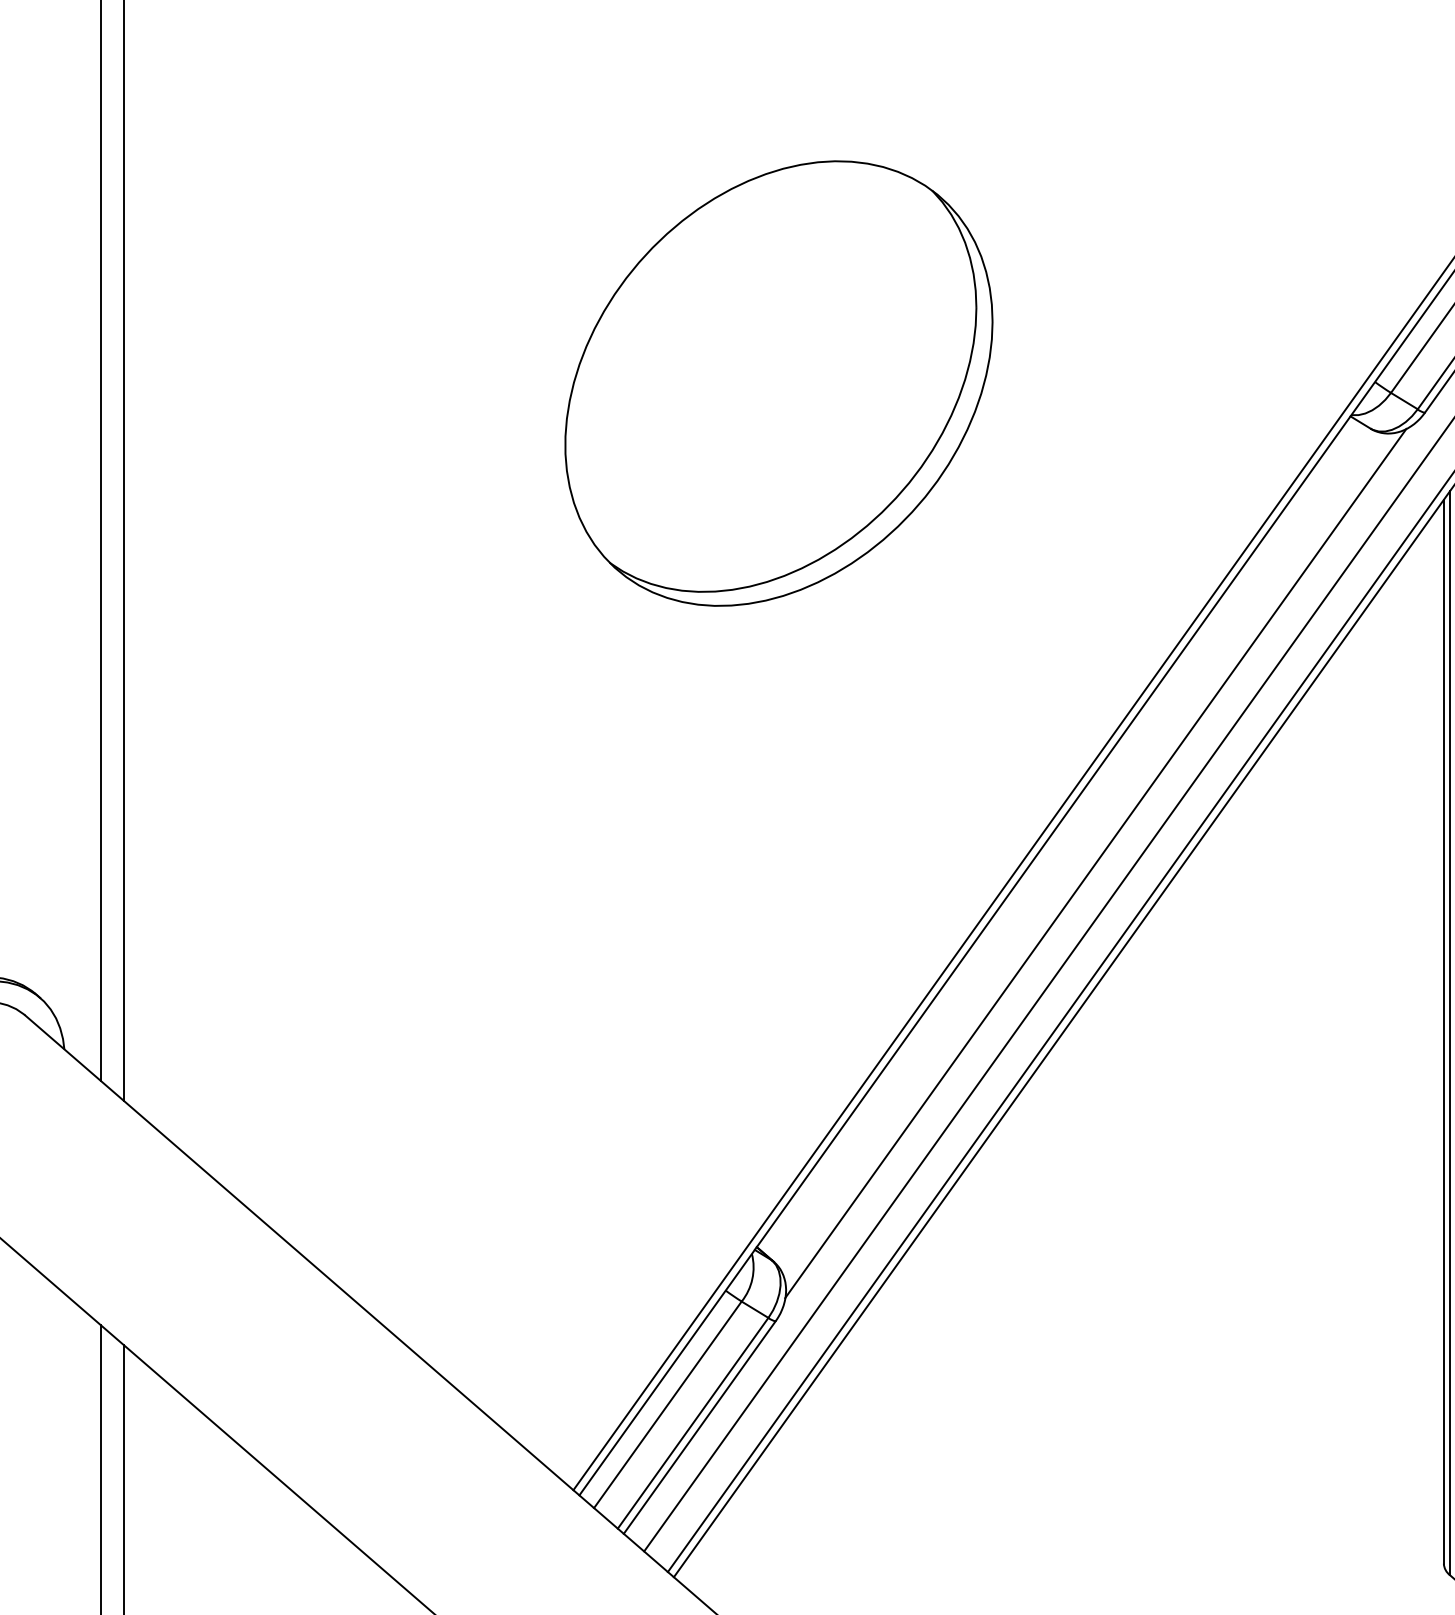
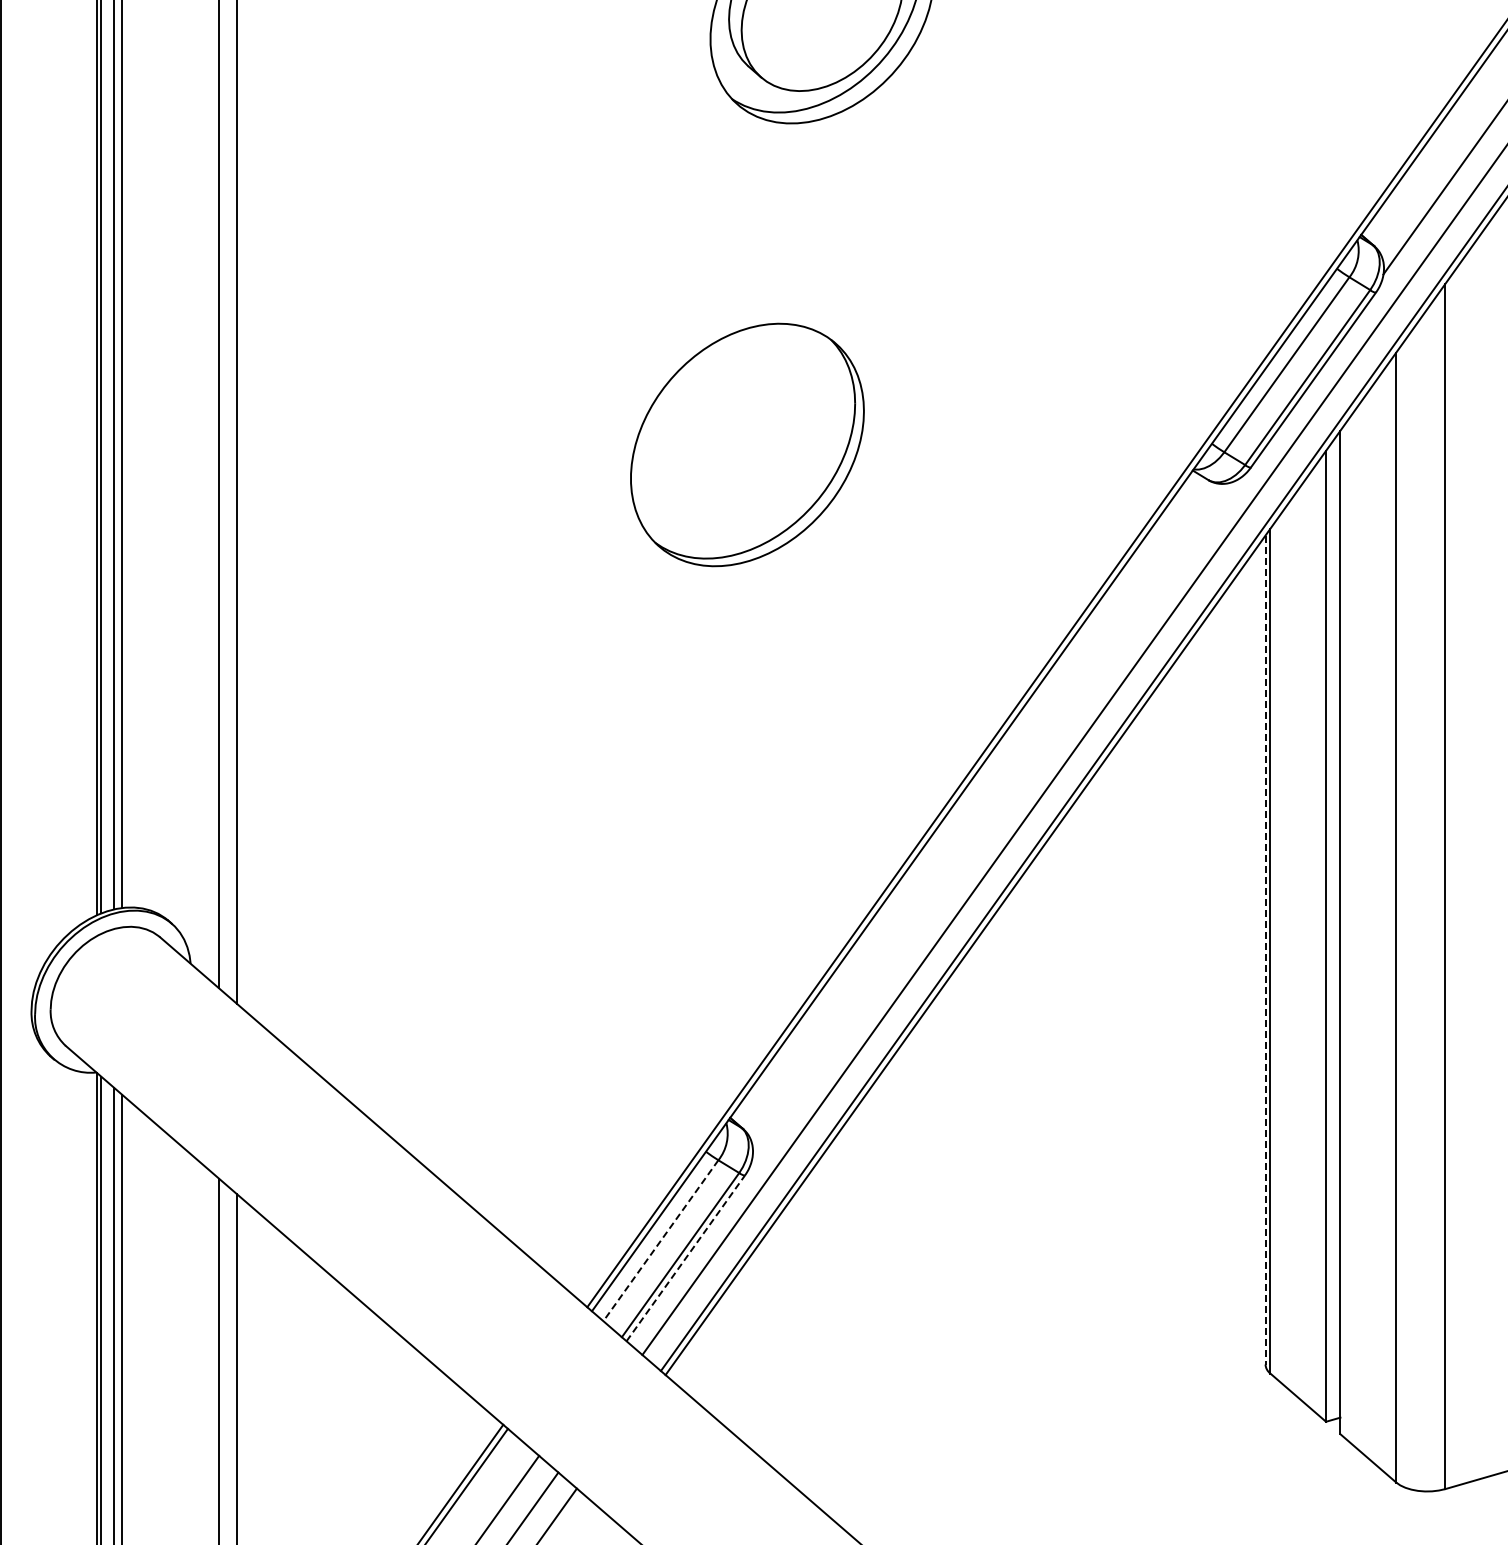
part: (779, 382) -> (747, 444), size x0.7
line: (1096, 862) -> (994, 818), removed
line: (1443, 1032) -> (1265, 950), solid -> dashed
line: (667, 1404) -> (660, 1240), solid -> dashed
line: (699, 1427) -> (685, 1258), solid -> dashed

